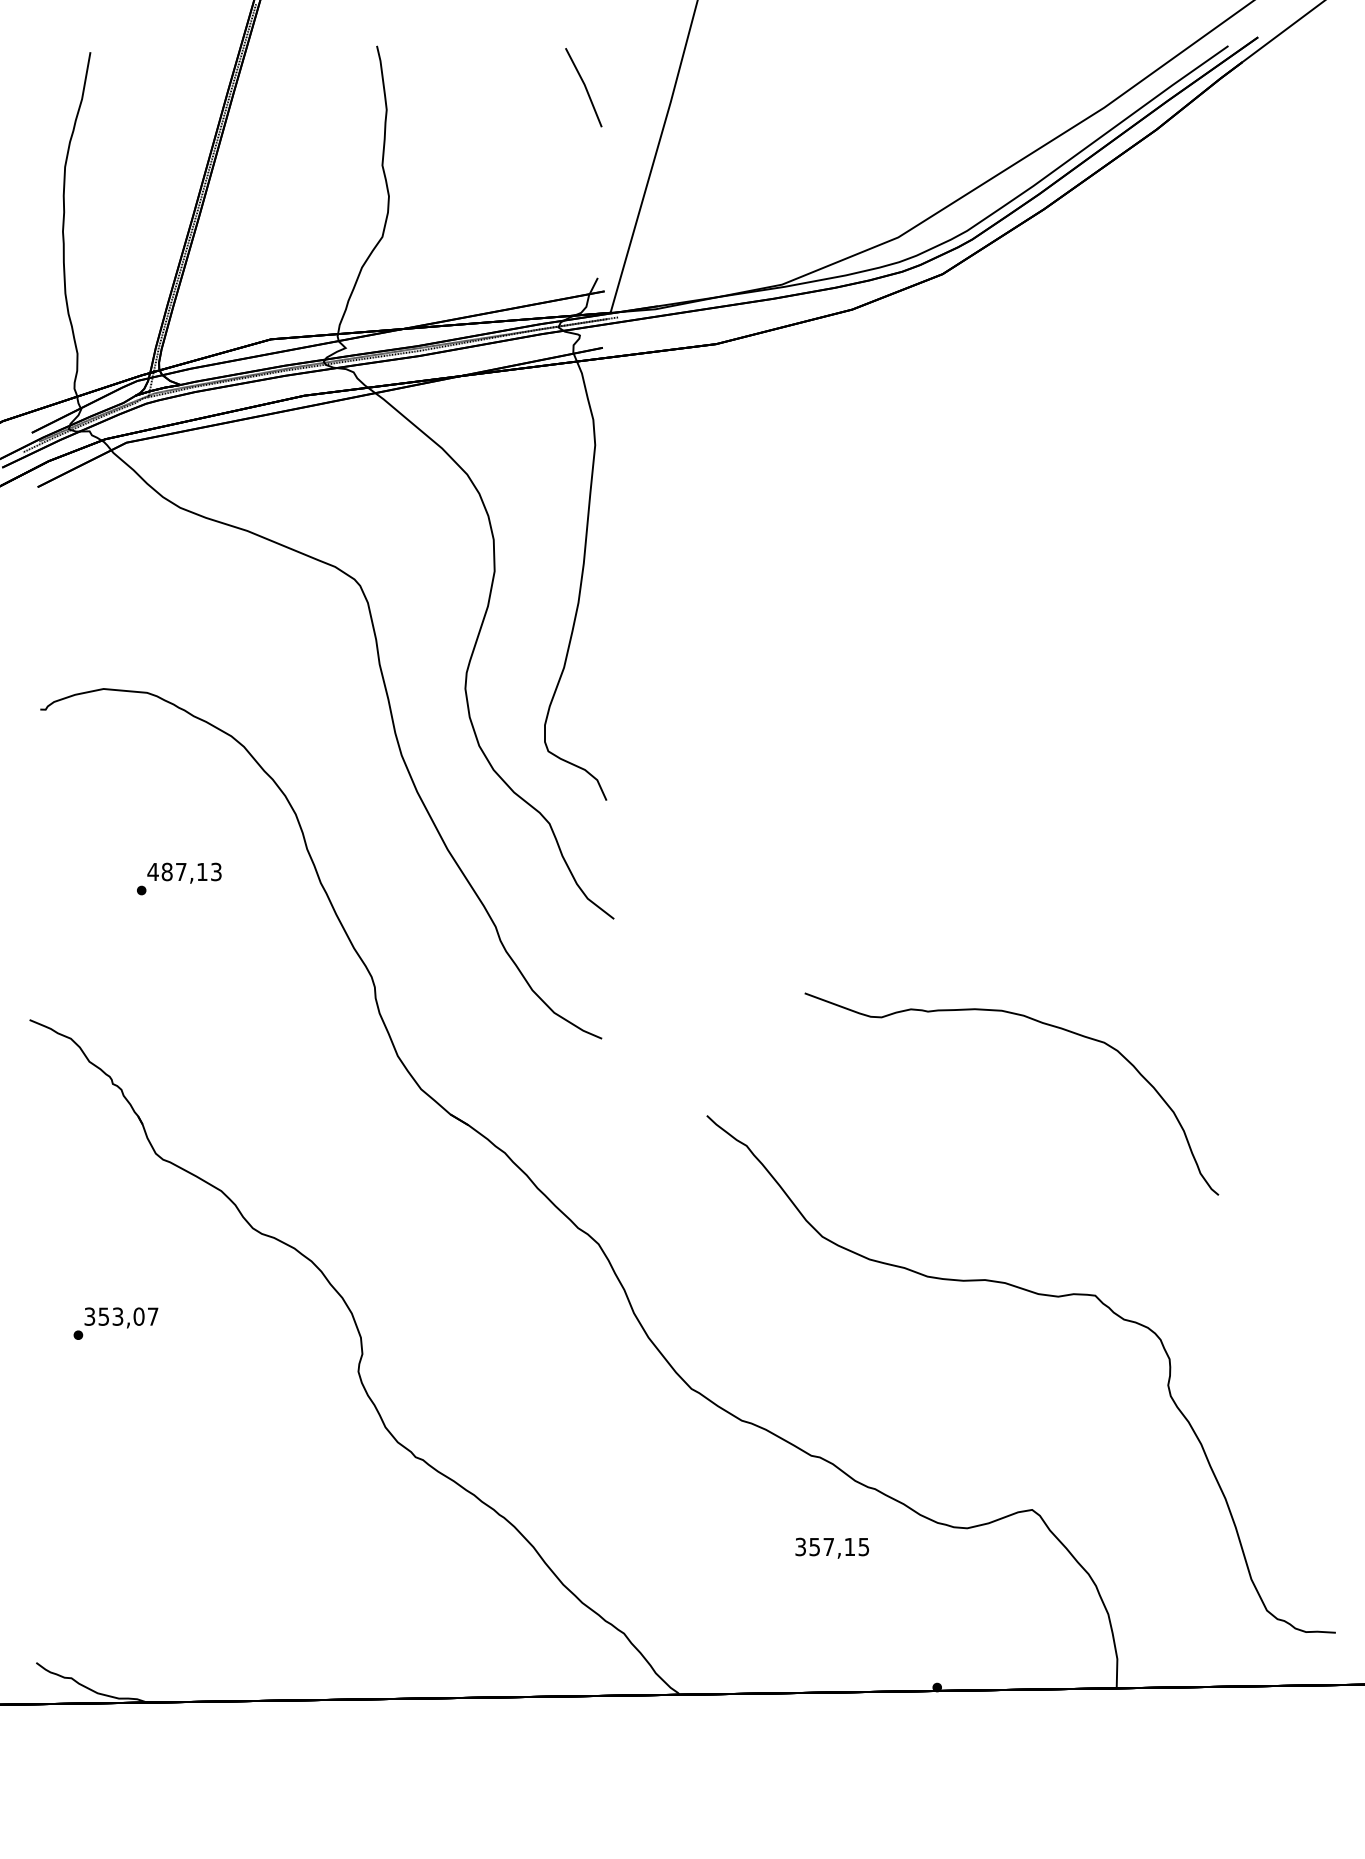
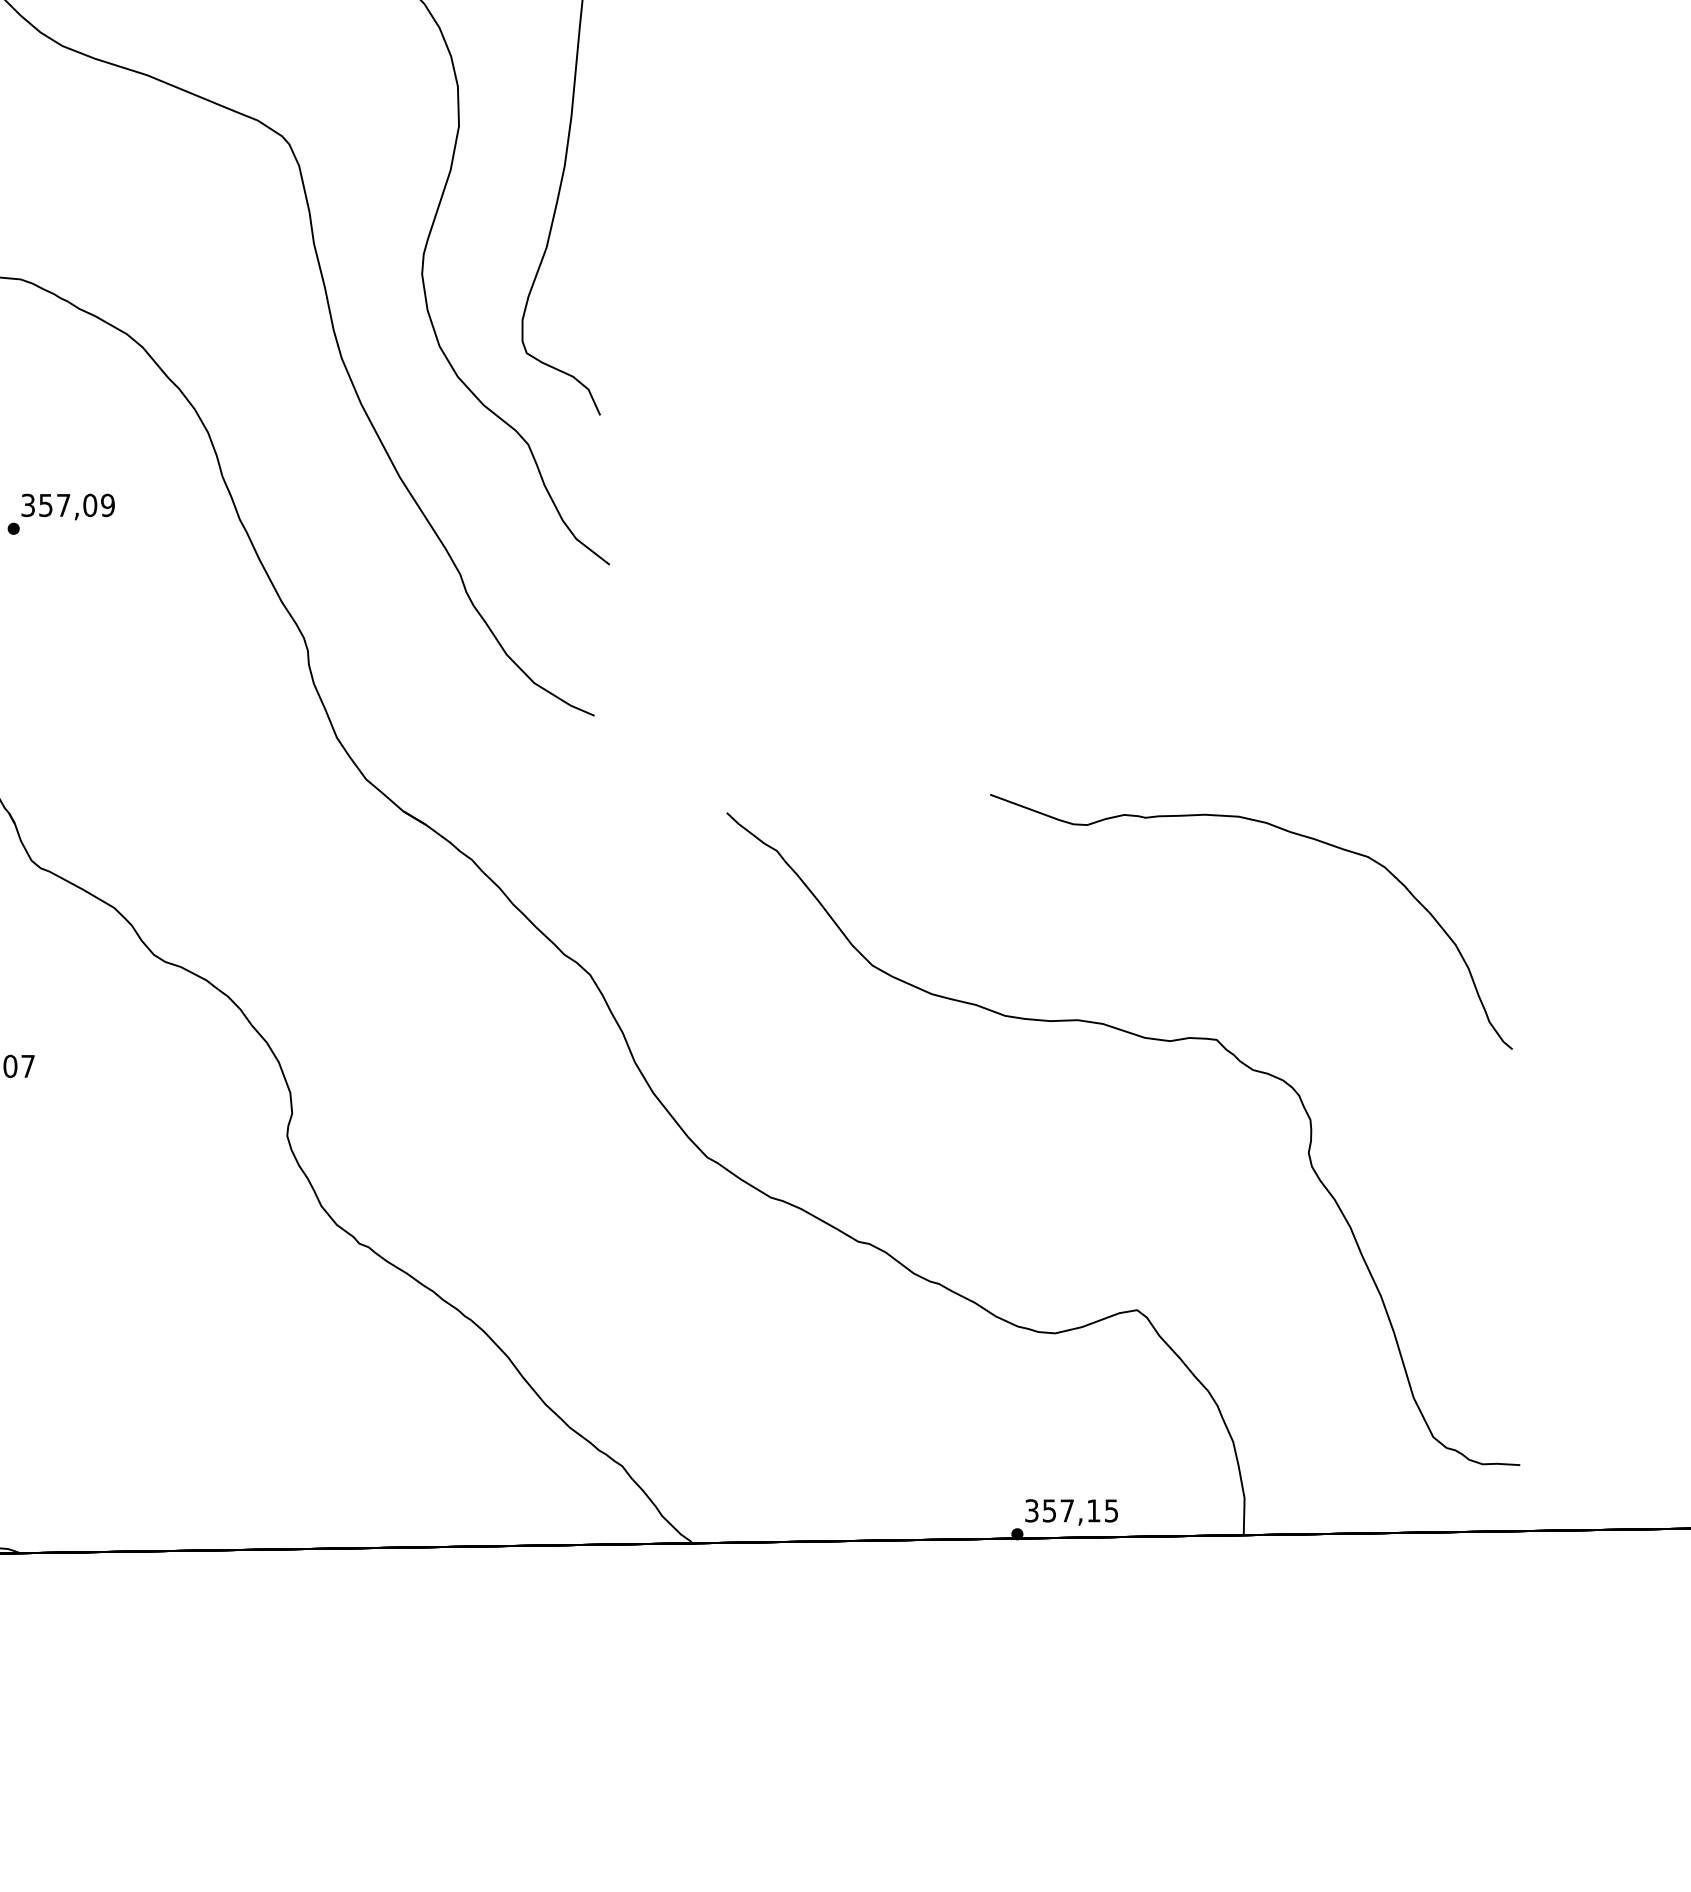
text: (184, 871) -> (67, 504), 487,13 -> 357,09
part: (1040, 1023) -> (1287, 832), moved
text: (832, 1547) -> (1071, 1511), moved

